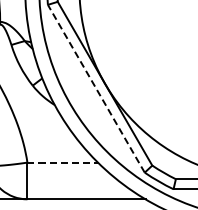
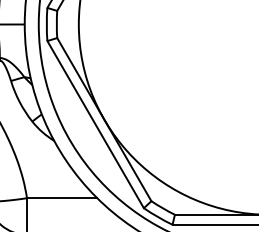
line: (96, 88) -> (95, 124), dashed -> solid
line: (63, 162) -> (62, 198), dashed -> solid

